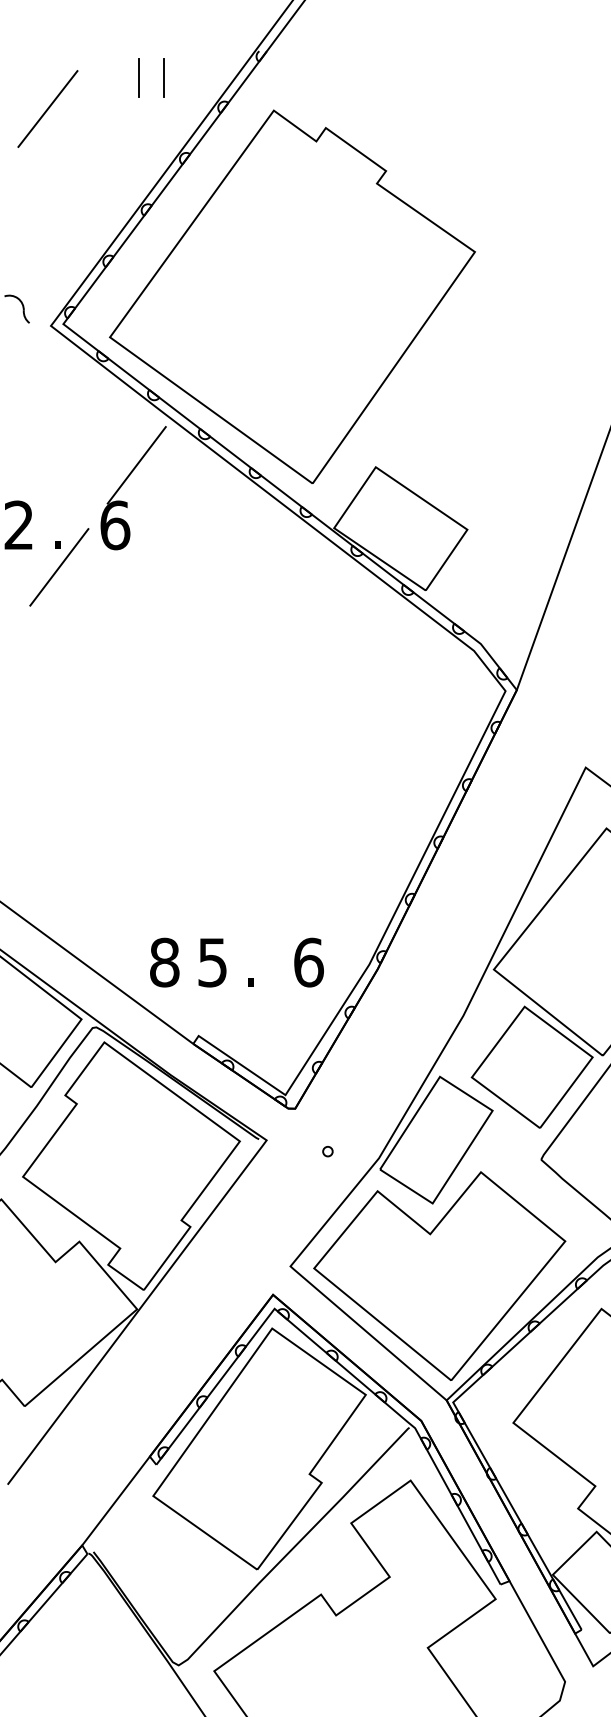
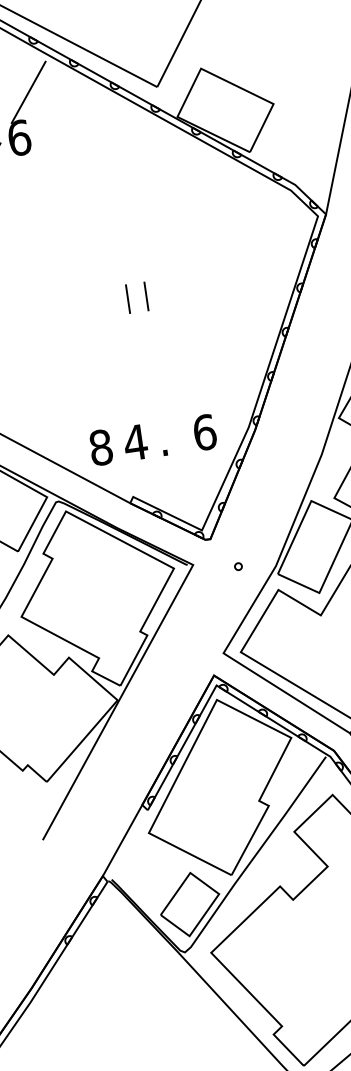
line: (230, 765) -> (127, 298), added
line: (256, 765) -> (146, 296), added
text: (212, 962) -> (135, 442), 5 -> 4
part: (194, 1601) -> (189, 904), added

